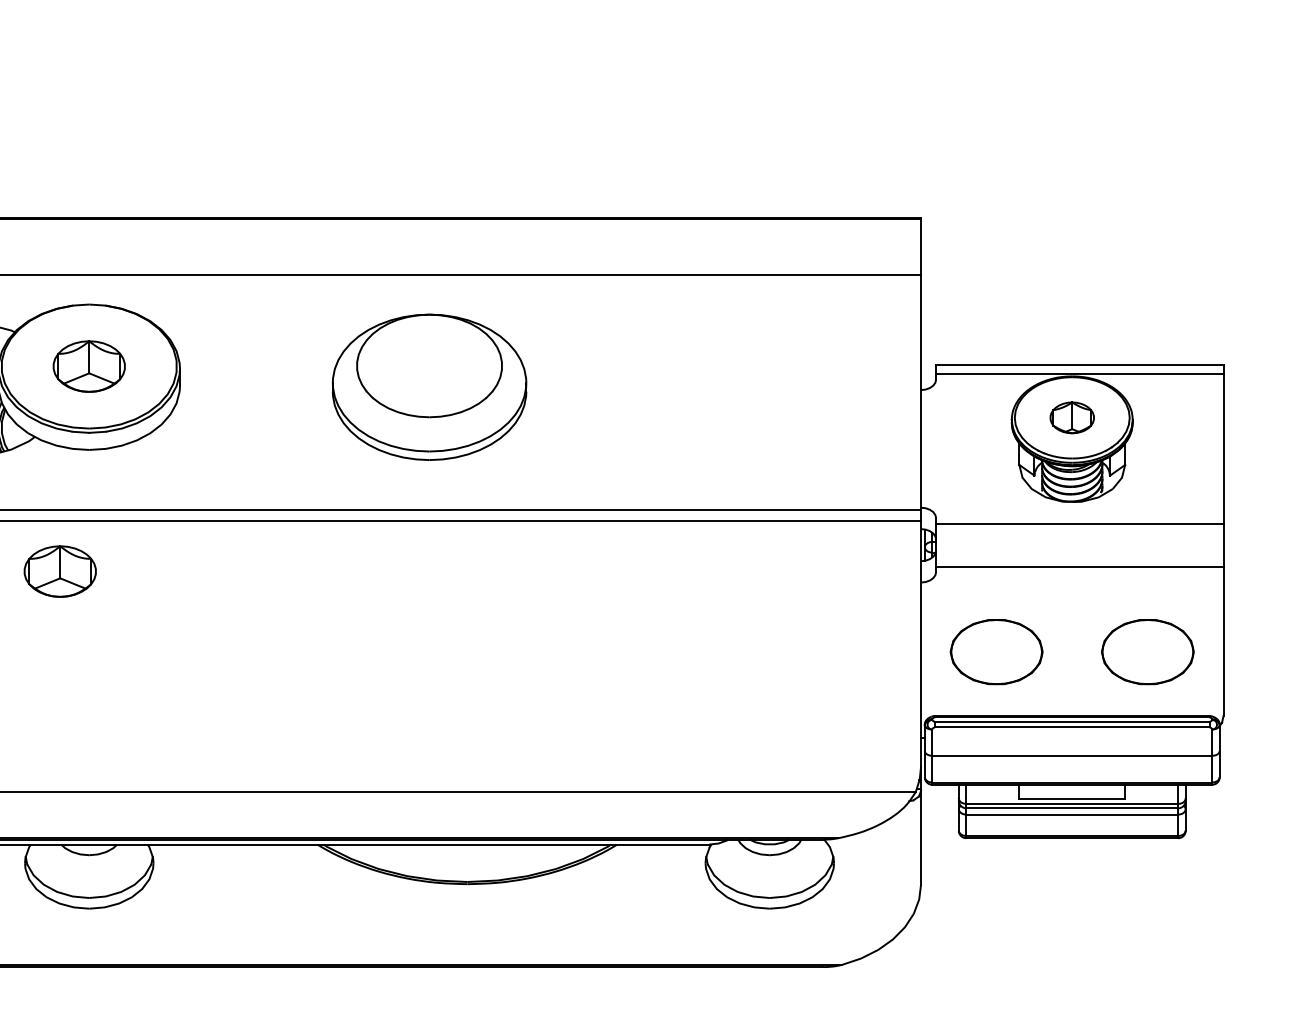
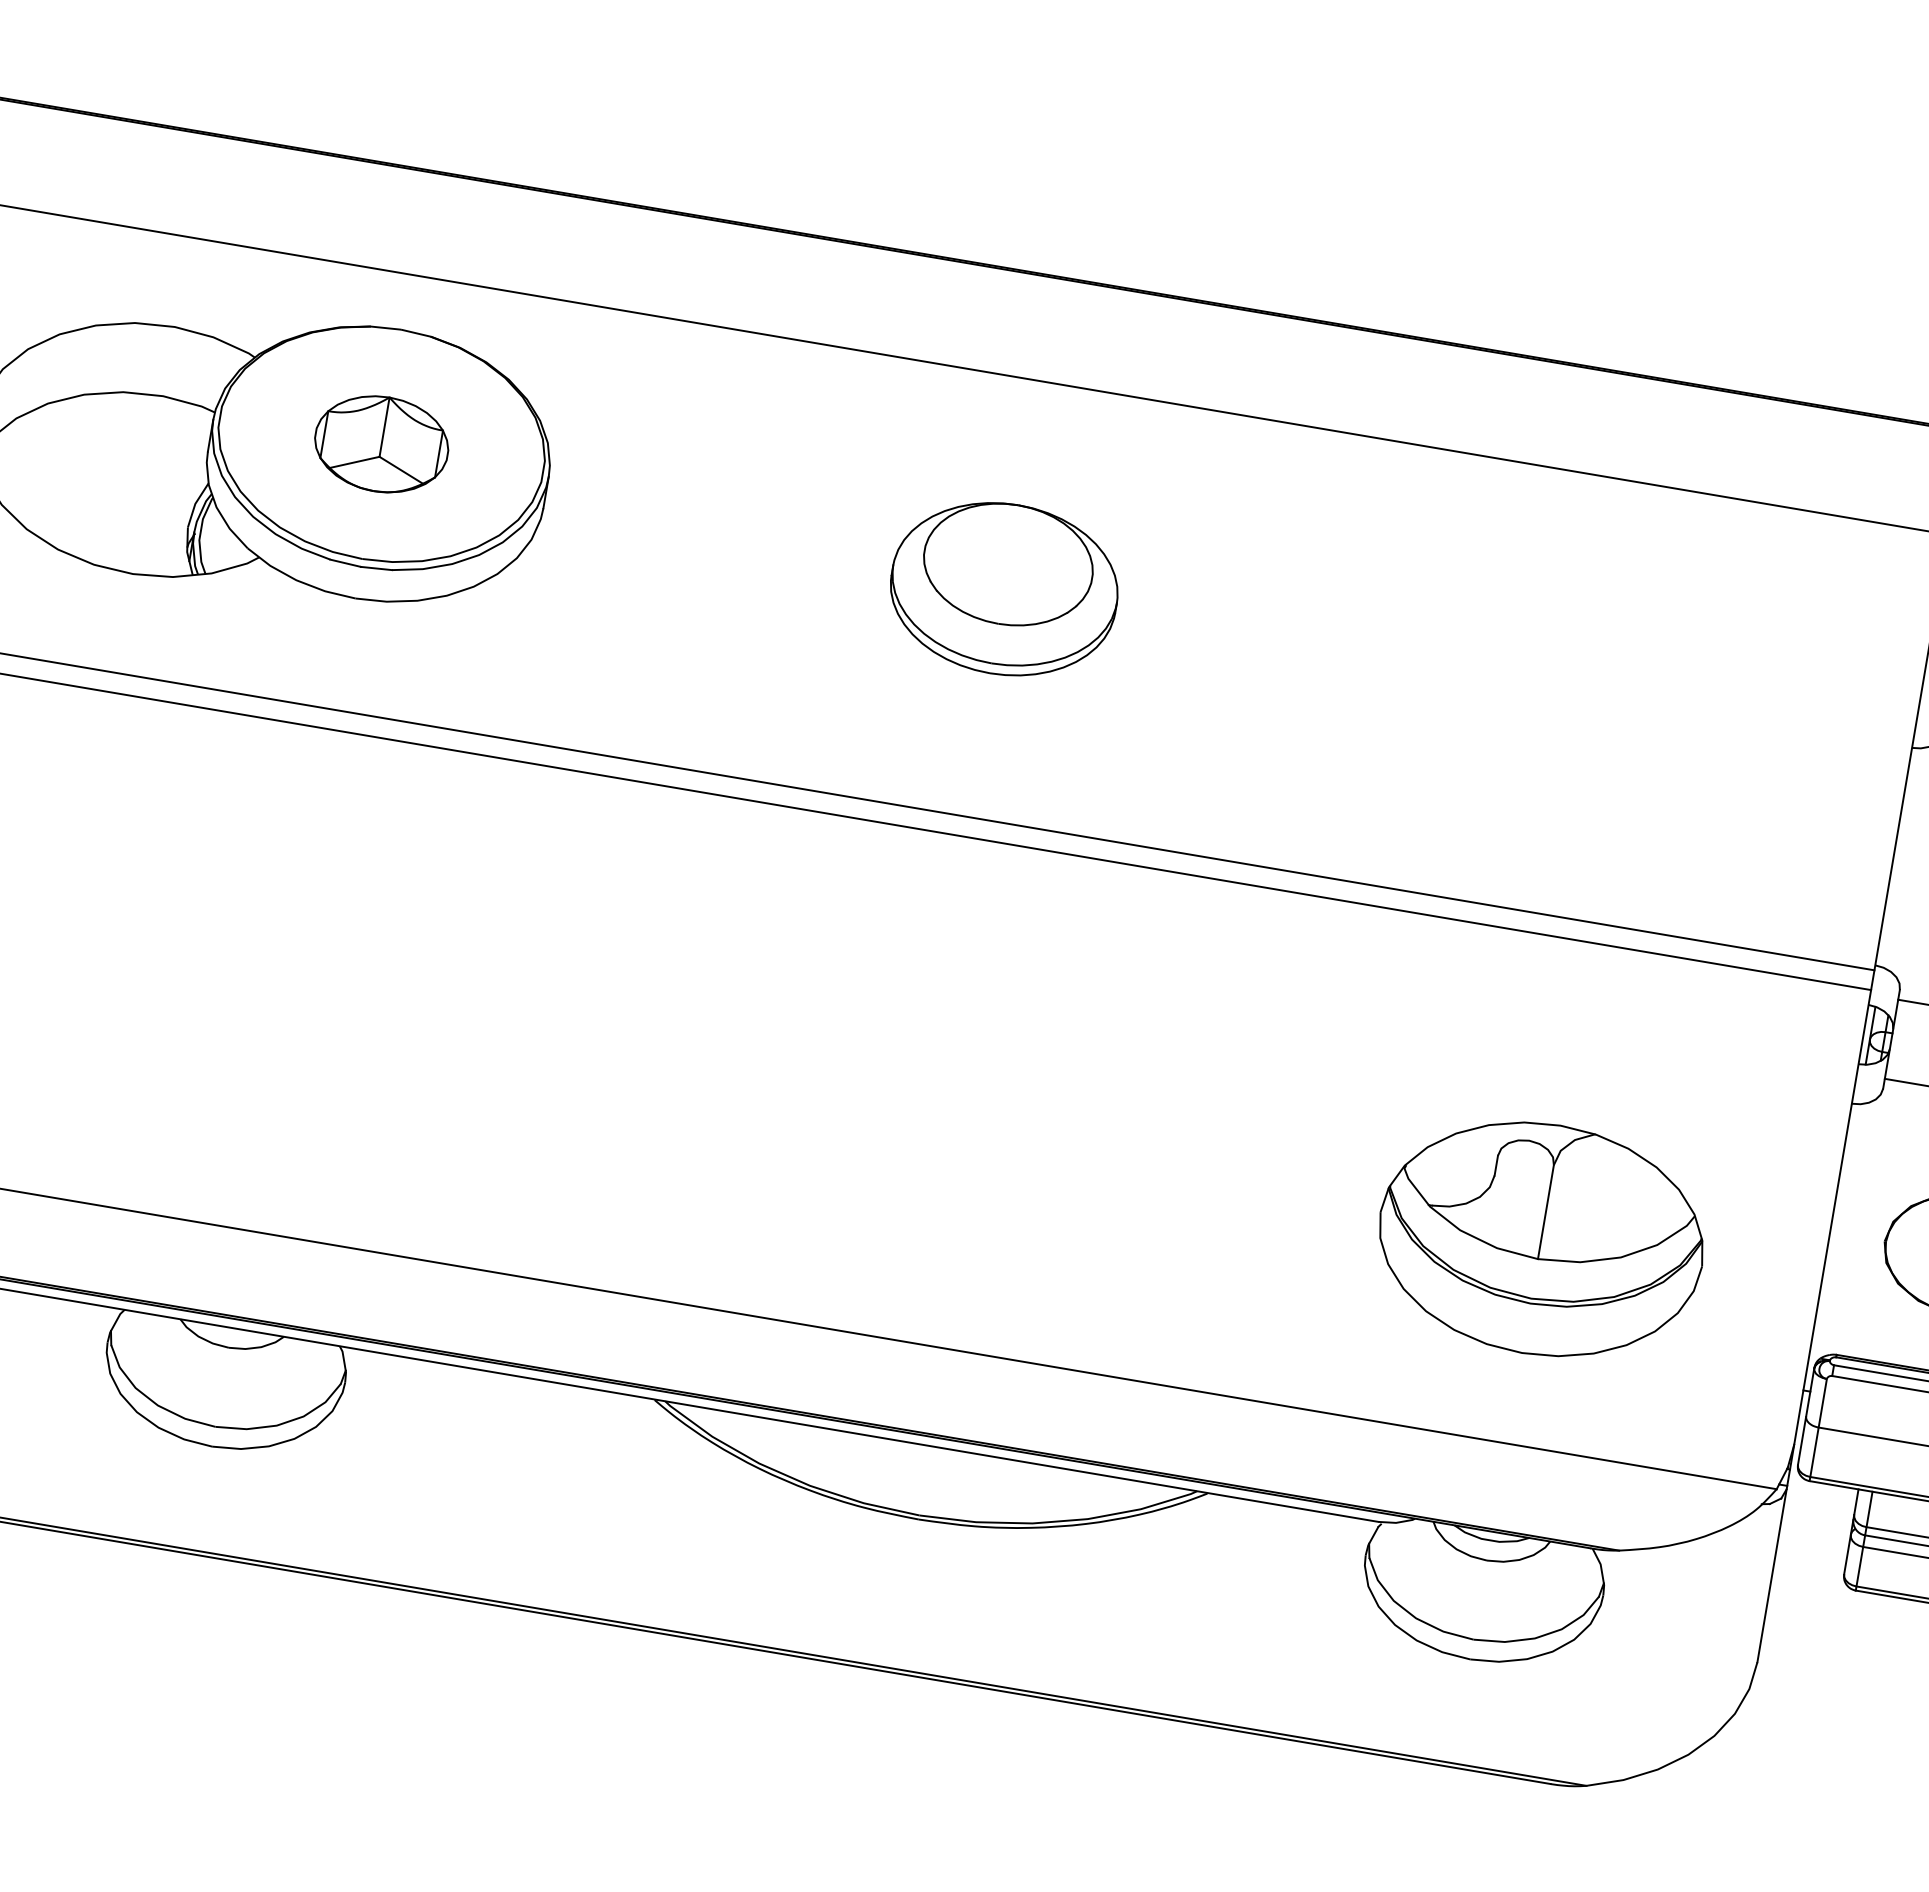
part: (429, 387) -> (1004, 589), size x0.62
part: (59, 571) -> (262, 813), removed
part: (769, 681) -> (1540, 1239), added

